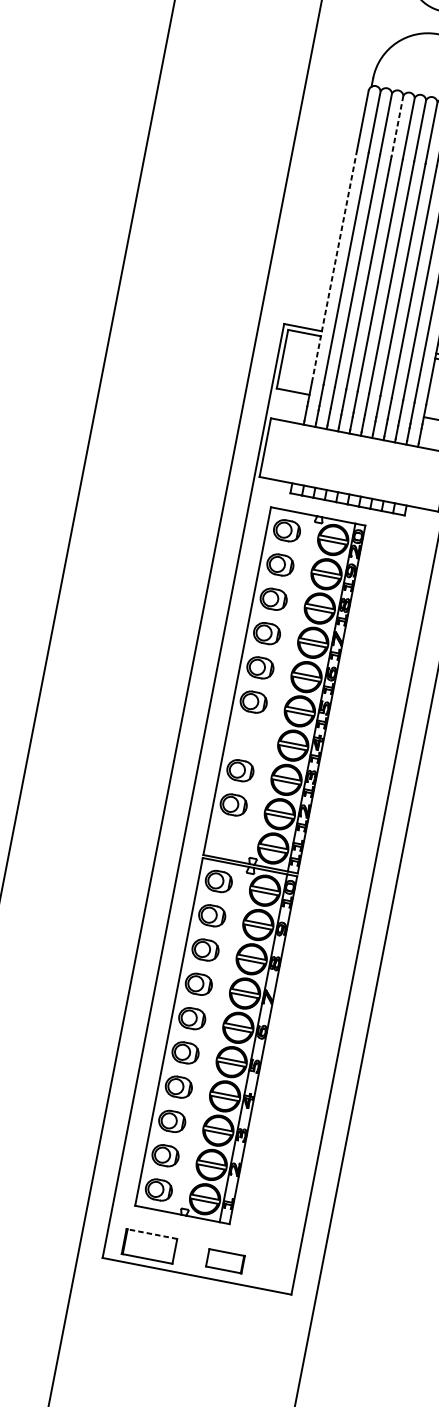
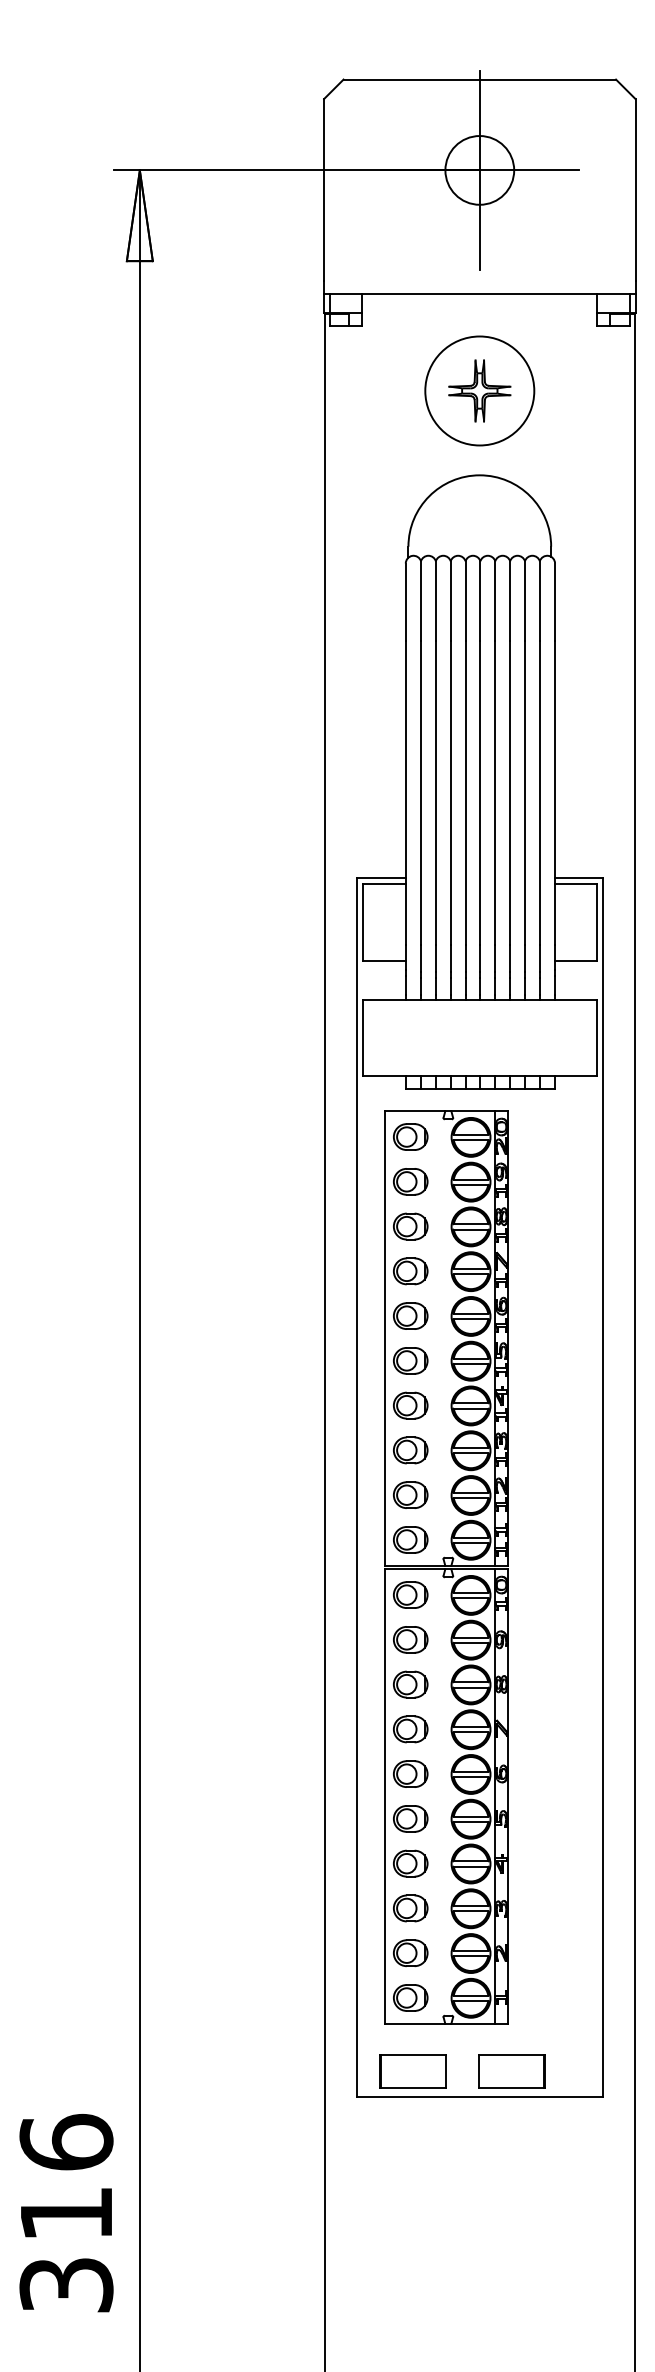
line: (397, 126) -> (450, 601), dashed -> solid
line: (334, 266) -> (405, 792), dashed -> solid
part: (246, 736) -> (410, 1405), added
part: (226, 838) -> (410, 1539), added
line: (151, 1234) -> (412, 2055), dashed -> solid
part: (225, 1261) -> (511, 2071), size x1.43

